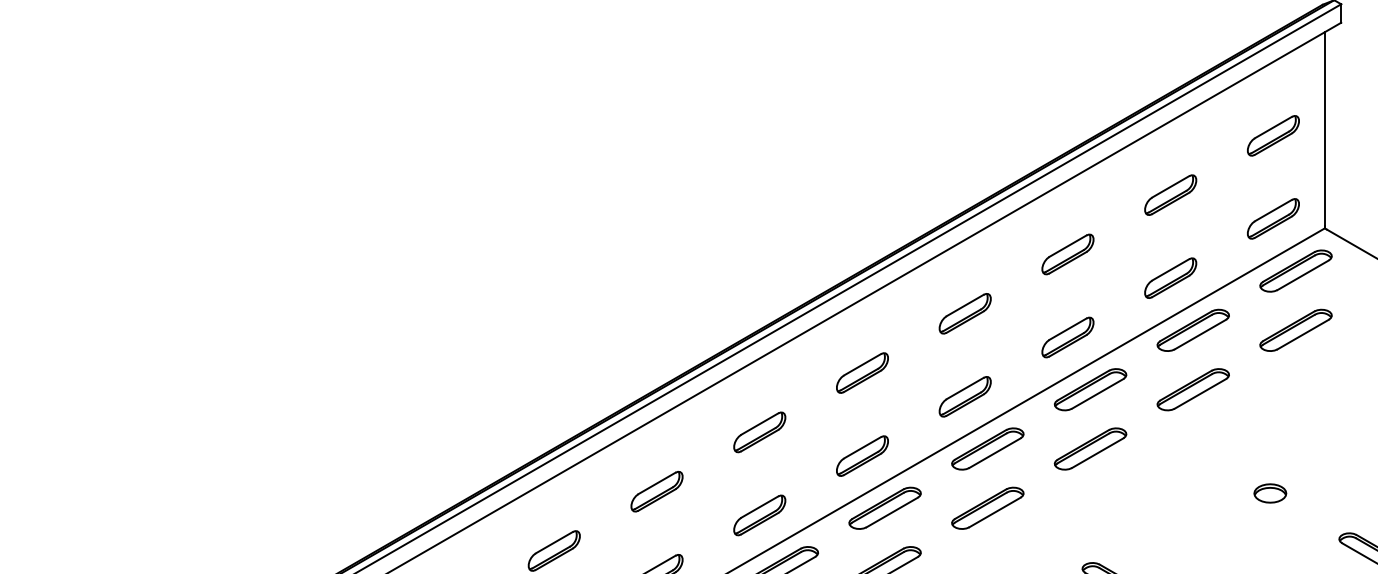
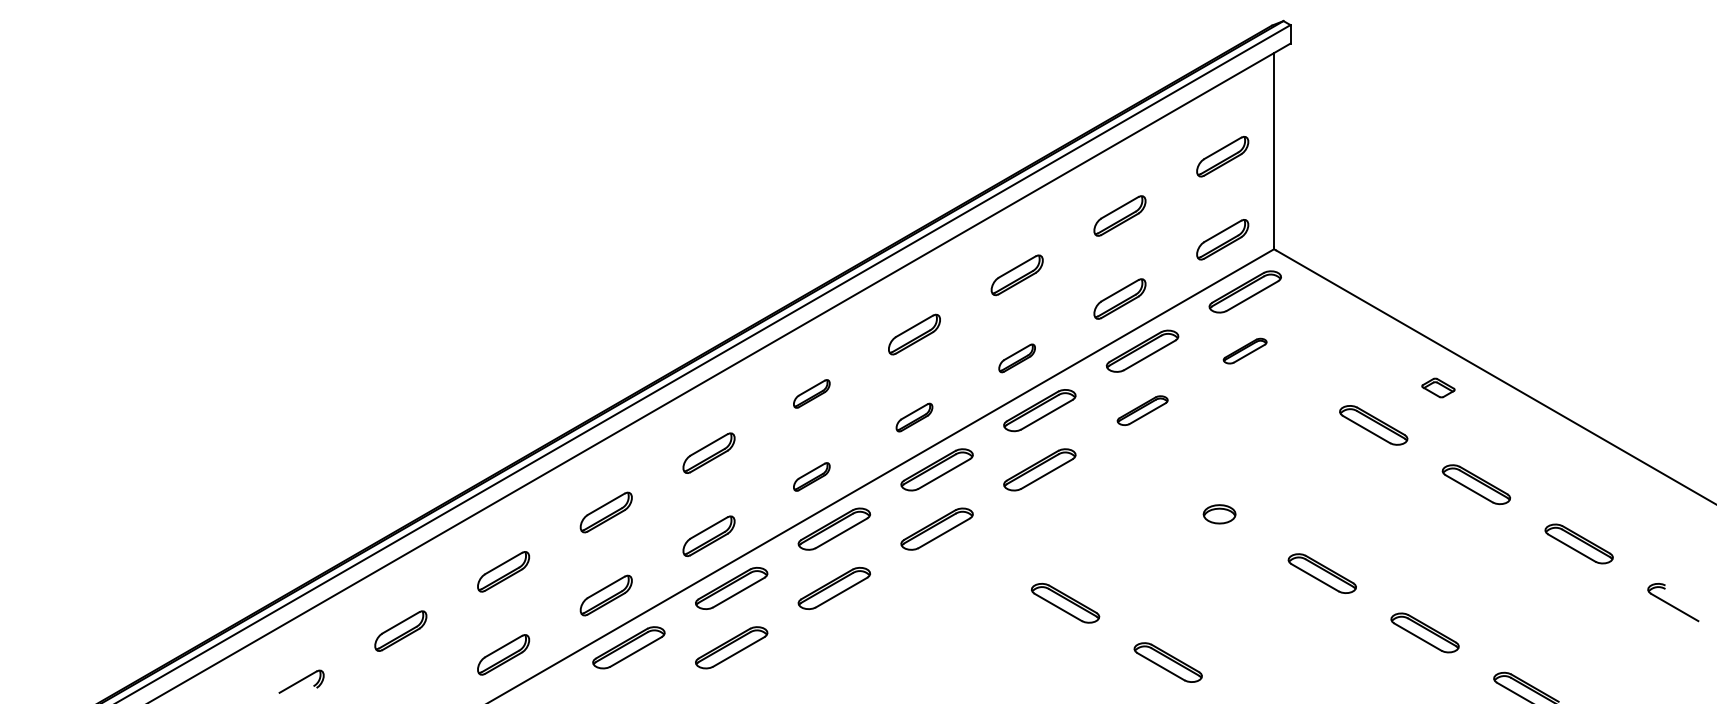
part: (1295, 329) -> (1244, 350), size x0.6
part: (1067, 337) -> (1016, 358), size x0.7
part: (862, 372) -> (811, 393), size x0.7
part: (1193, 389) -> (1142, 410), size x0.7
part: (965, 396) -> (914, 417), size x0.7
part: (862, 455) -> (811, 476), size x0.7

